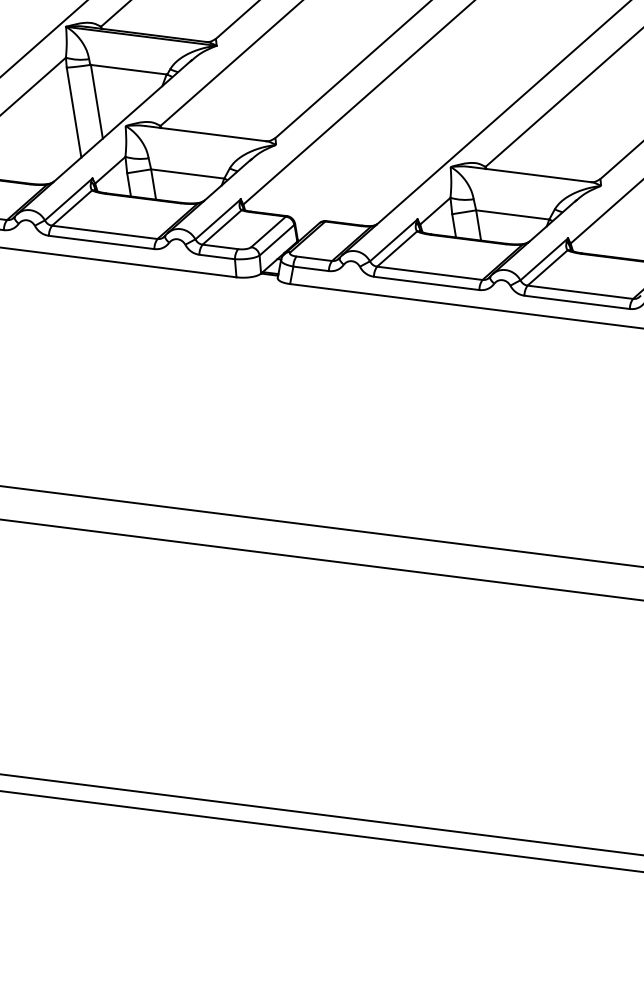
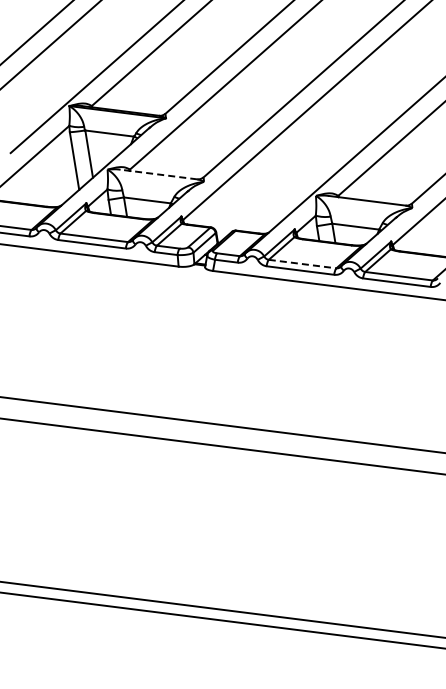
line: (205, 133) -> (158, 174), solid -> dashed
line: (431, 273) -> (303, 264), solid -> dashed

